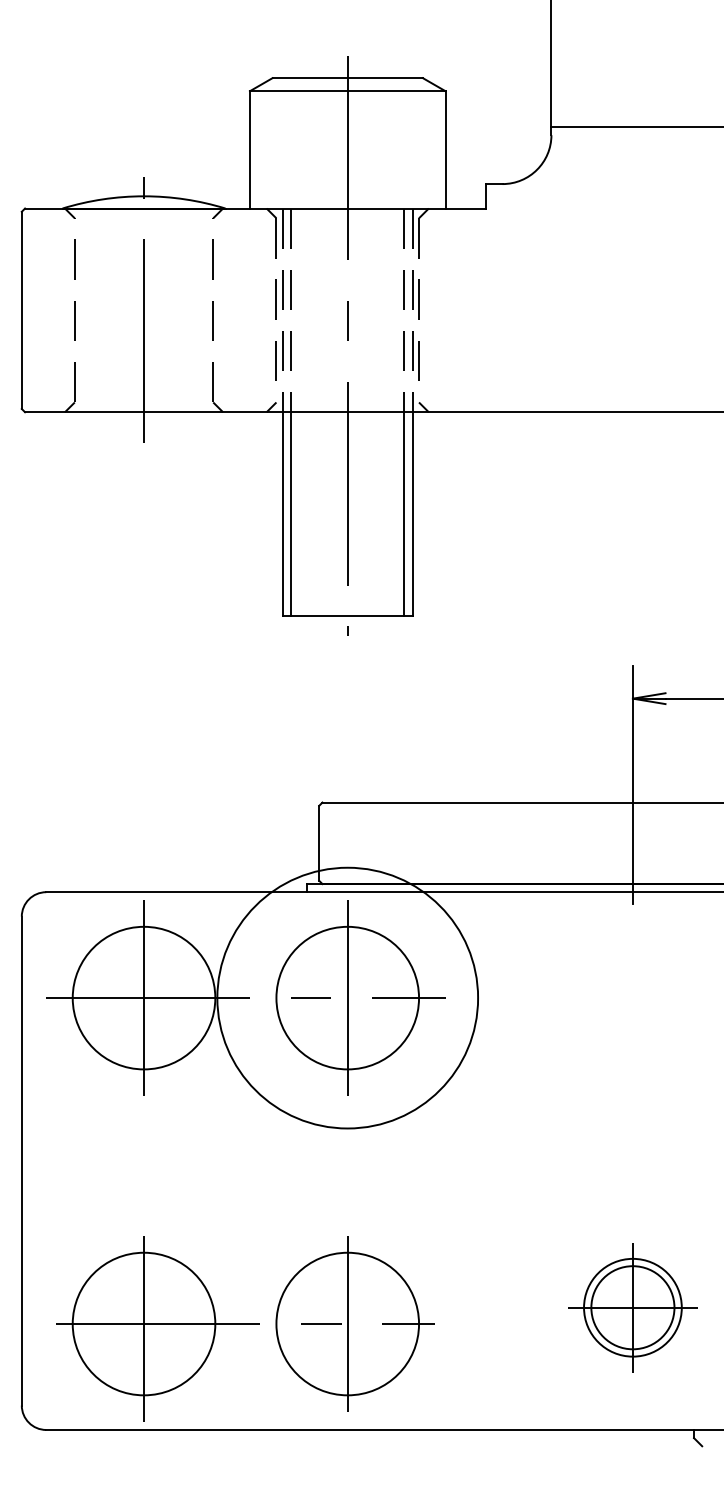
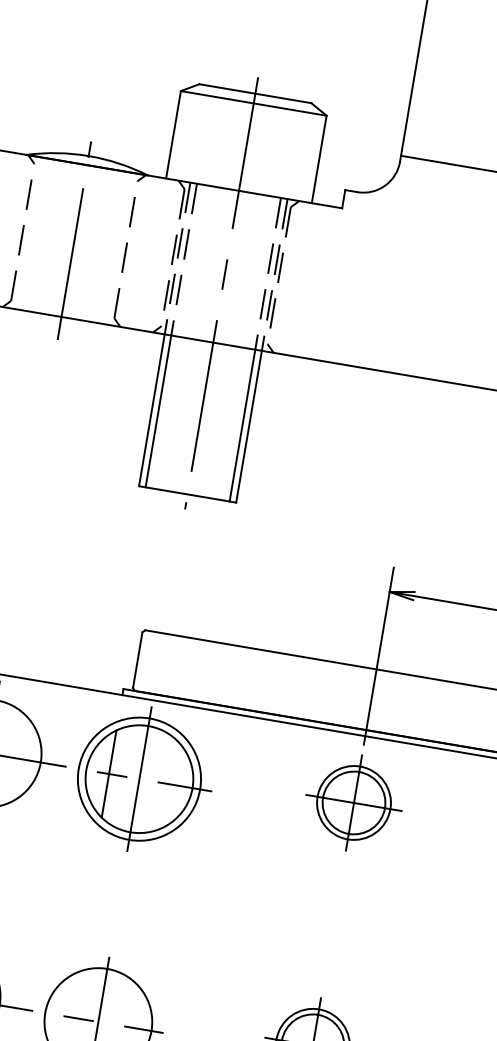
part: (632, 981) -> (353, 802), added
line: (307, 997) -> (109, 773), added
circle: (347, 997) -> (139, 778), size x0.62

